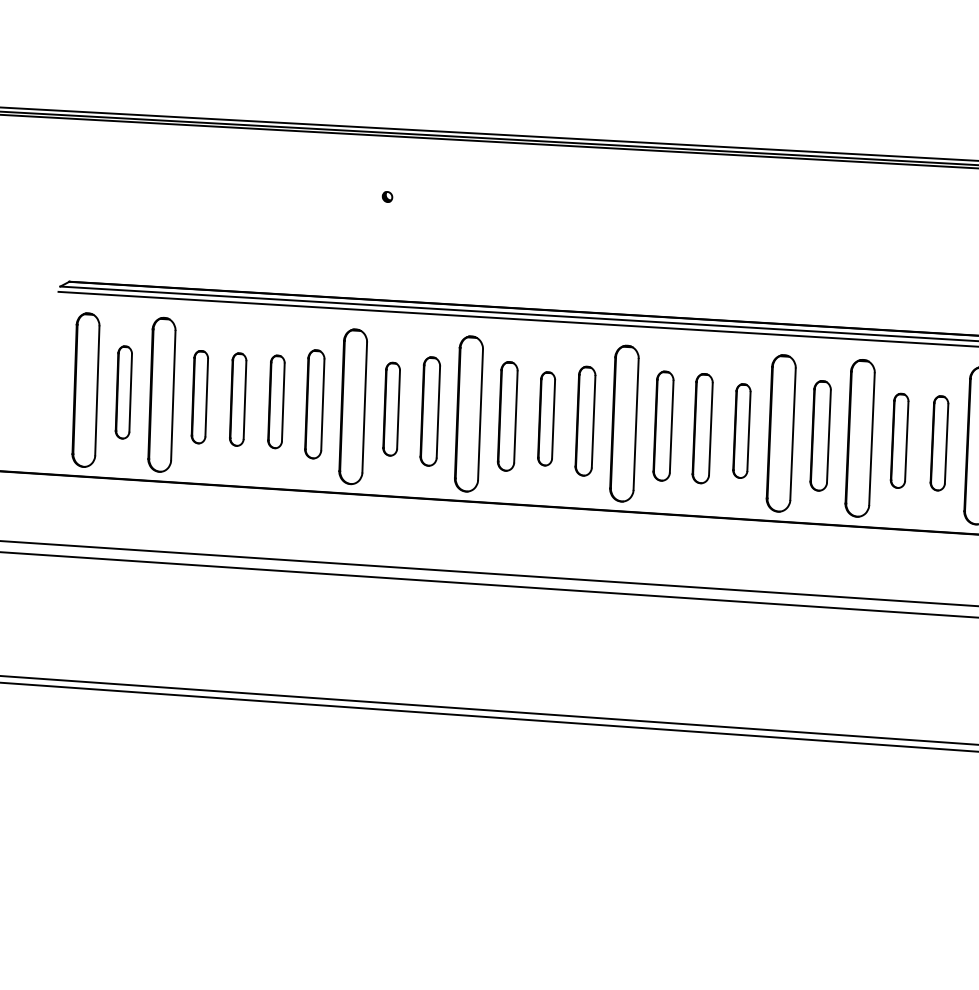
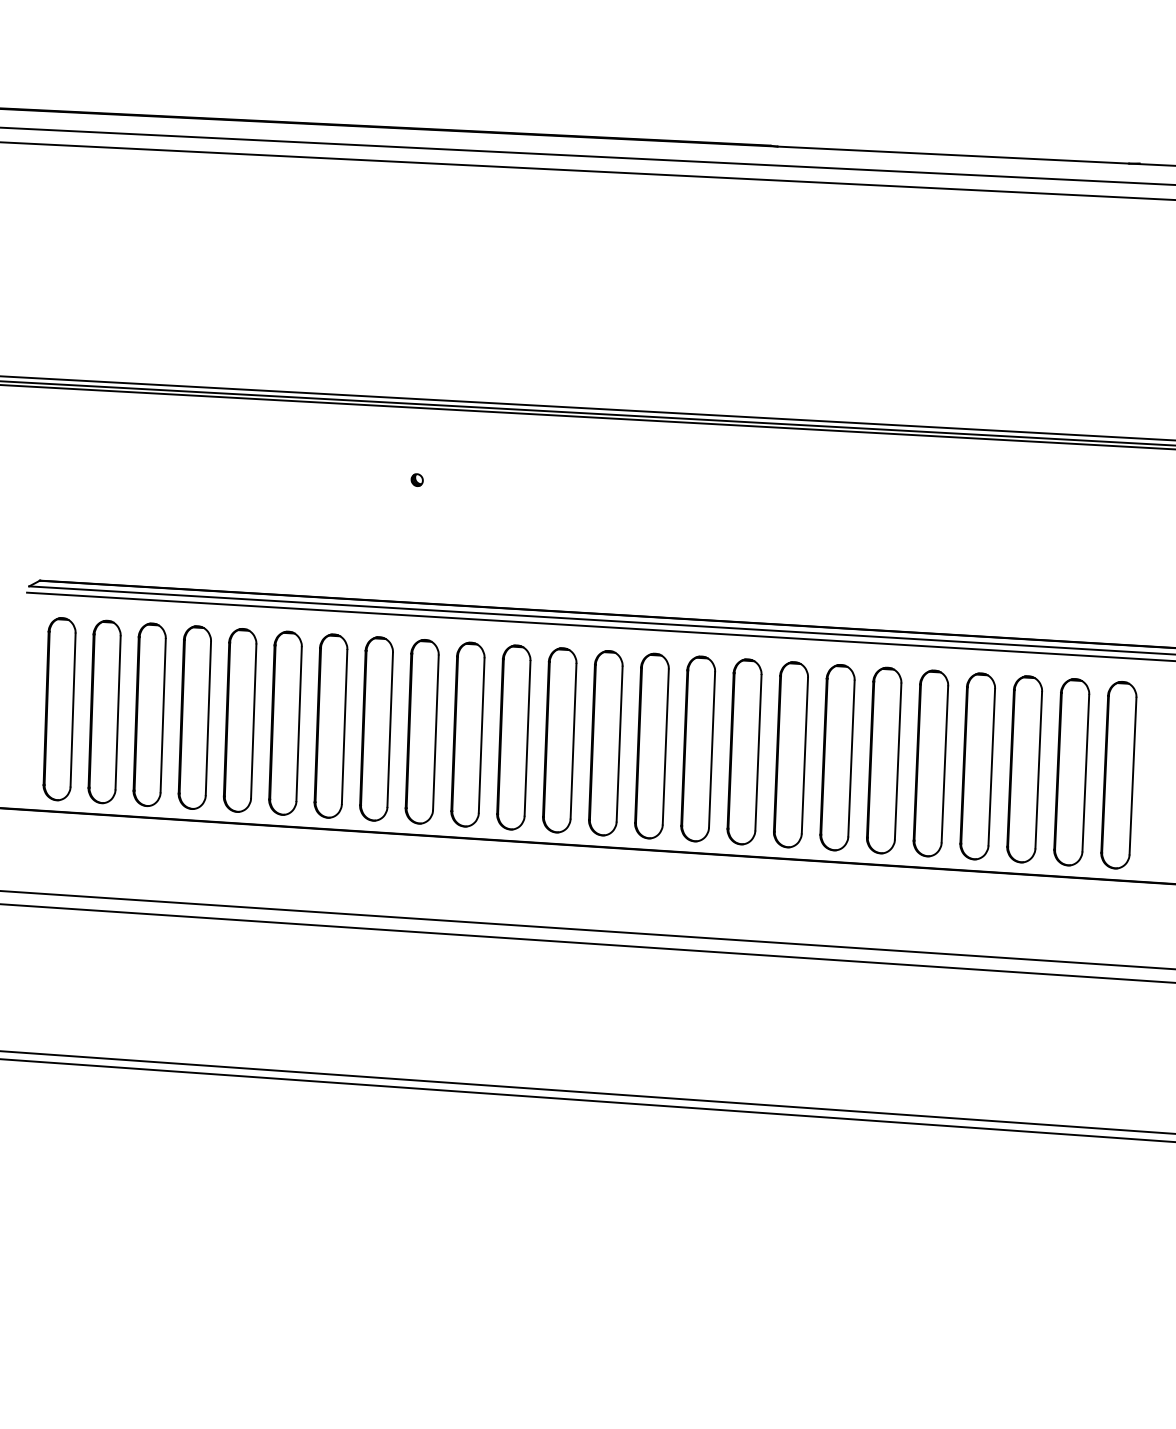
part: (123, 392) -> (104, 711), size x1.67
part: (199, 397) -> (194, 717), size x1.67
part: (237, 399) -> (239, 720), size x1.67
part: (276, 401) -> (285, 722), size x1.67
part: (314, 403) -> (330, 725), size x1.43
part: (391, 408) -> (421, 731), size x1.67
part: (429, 411) -> (467, 734), size x1.43
part: (507, 416) -> (559, 740), size x1.43
part: (546, 419) -> (605, 743), size x1.67
part: (585, 420) -> (651, 745), size x1.43
part: (663, 425) -> (744, 751), size x1.43
part: (702, 428) -> (790, 754), size x1.43
part: (741, 430) -> (837, 757), size x1.67
part: (820, 435) -> (930, 763), size x1.43
part: (899, 440) -> (1024, 769), size x1.67
part: (939, 443) -> (1071, 772), size x1.67

